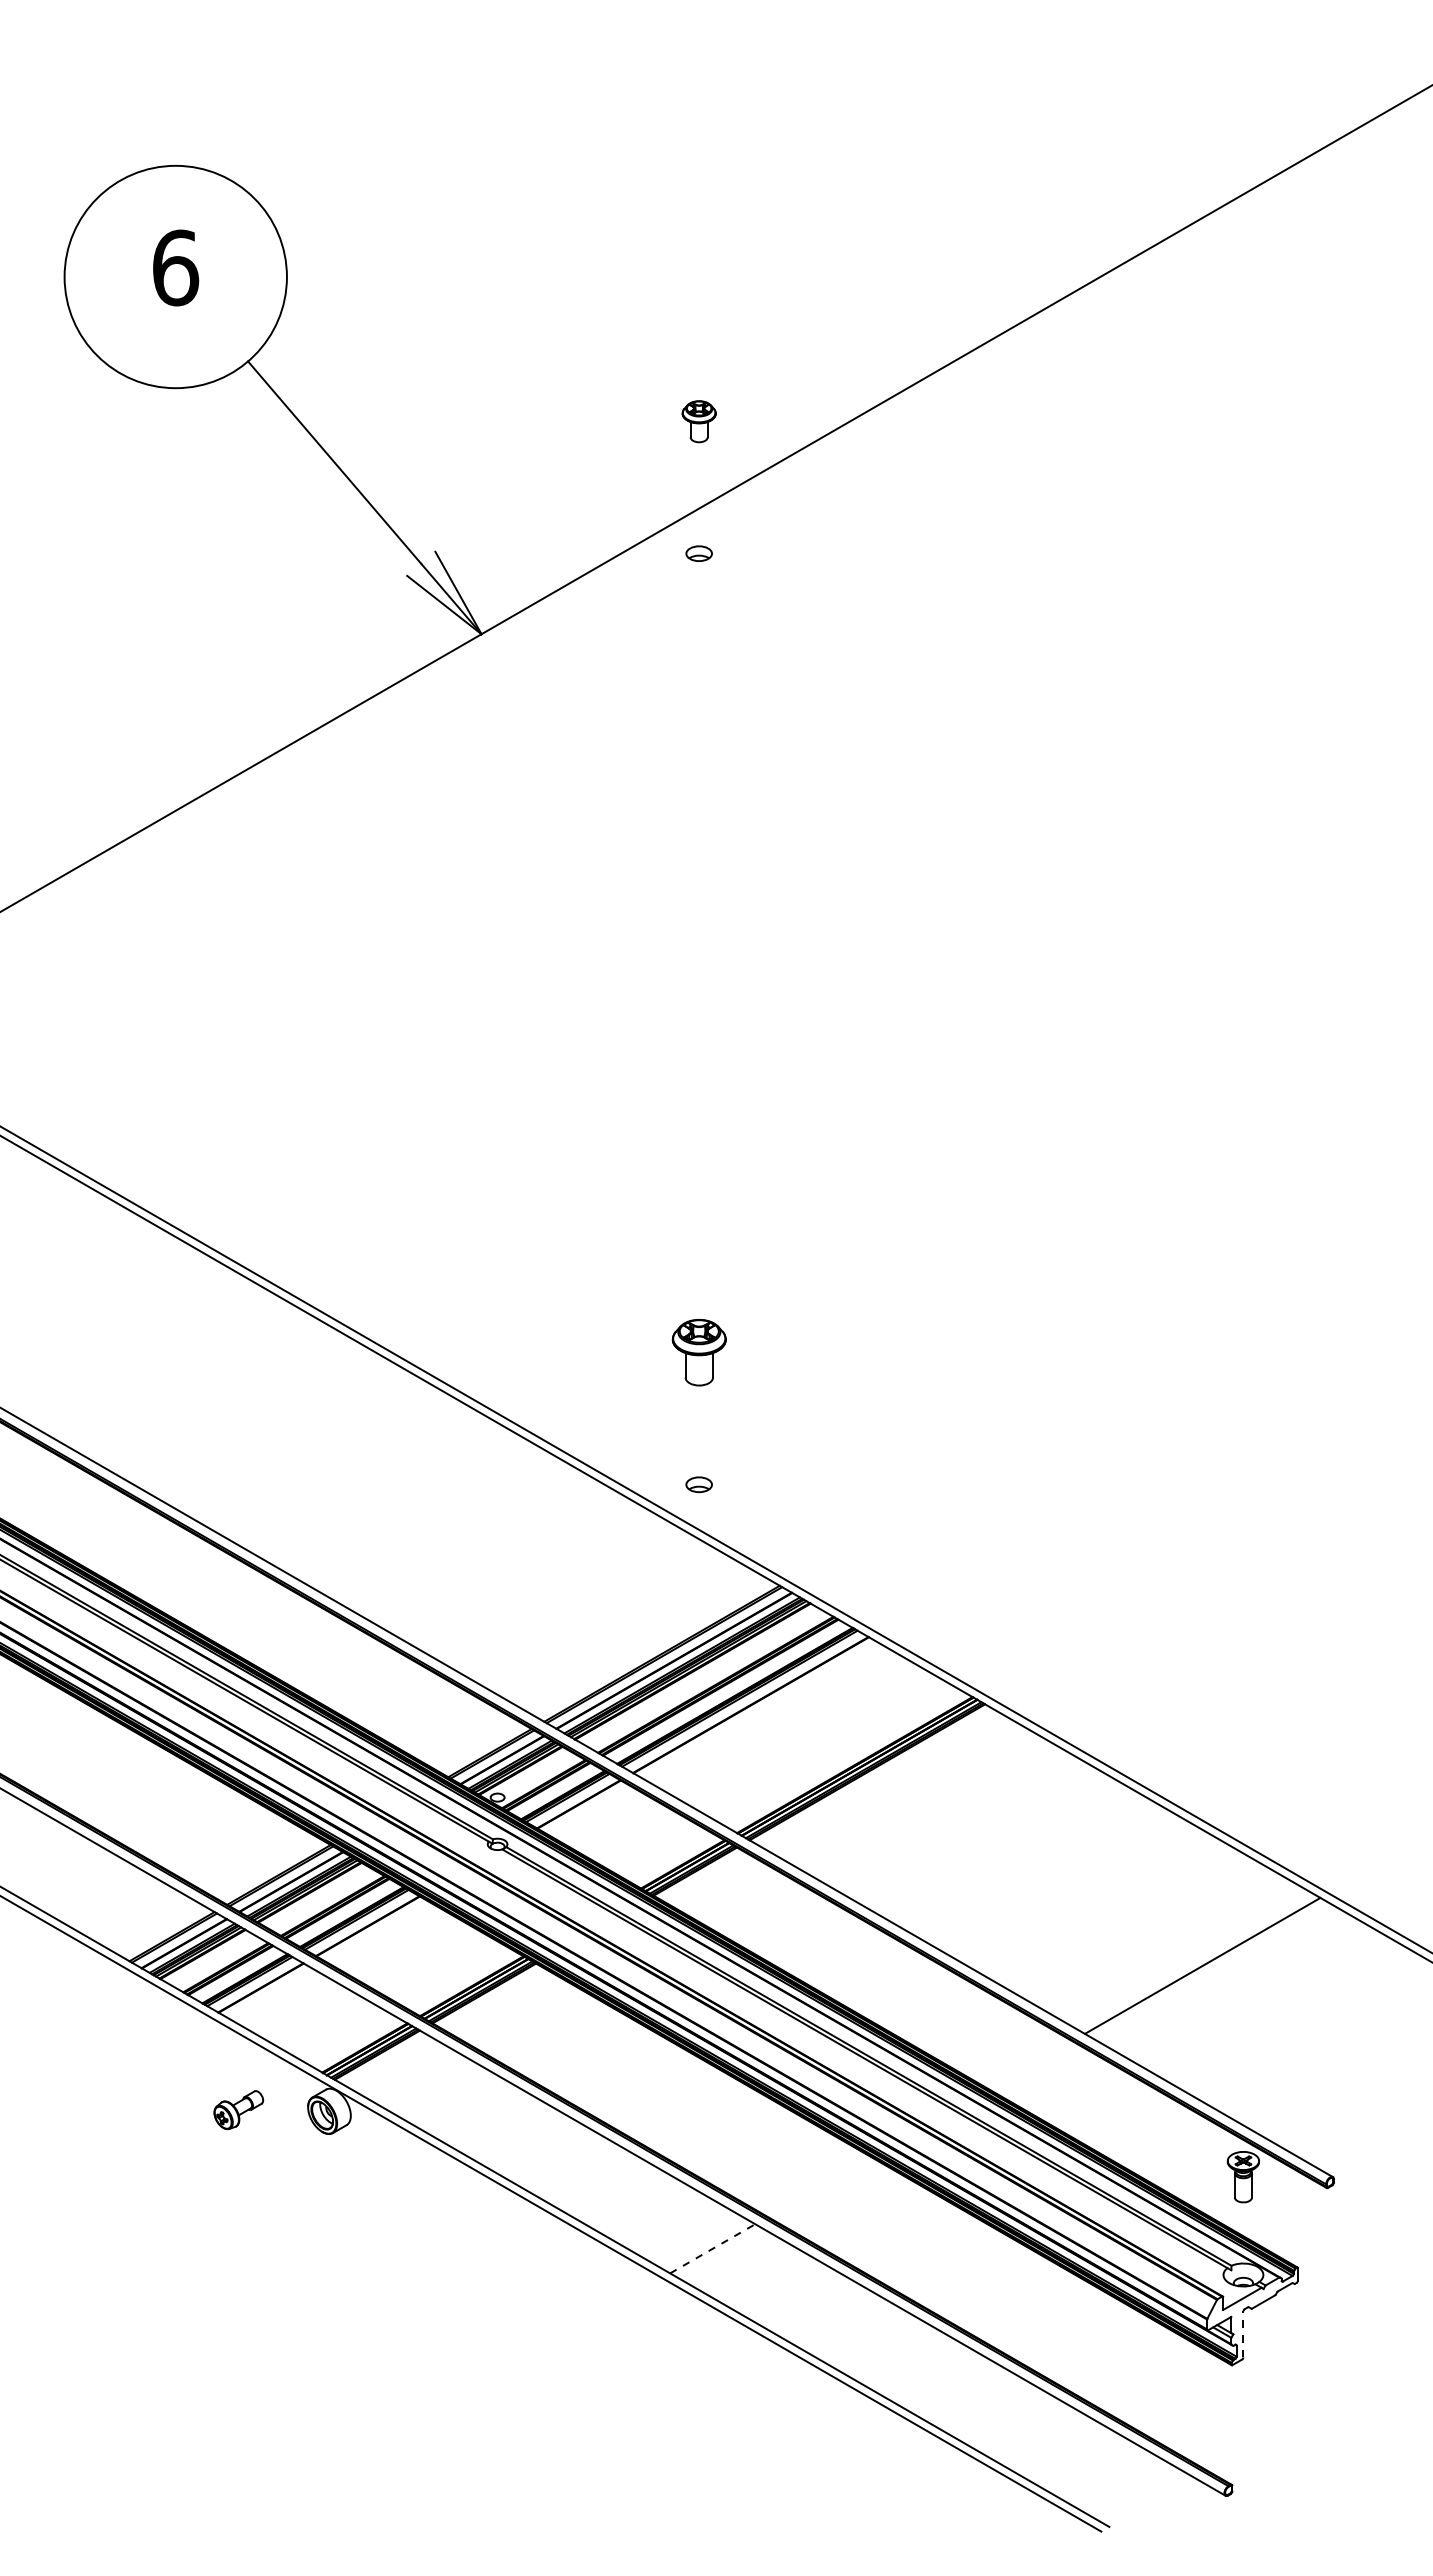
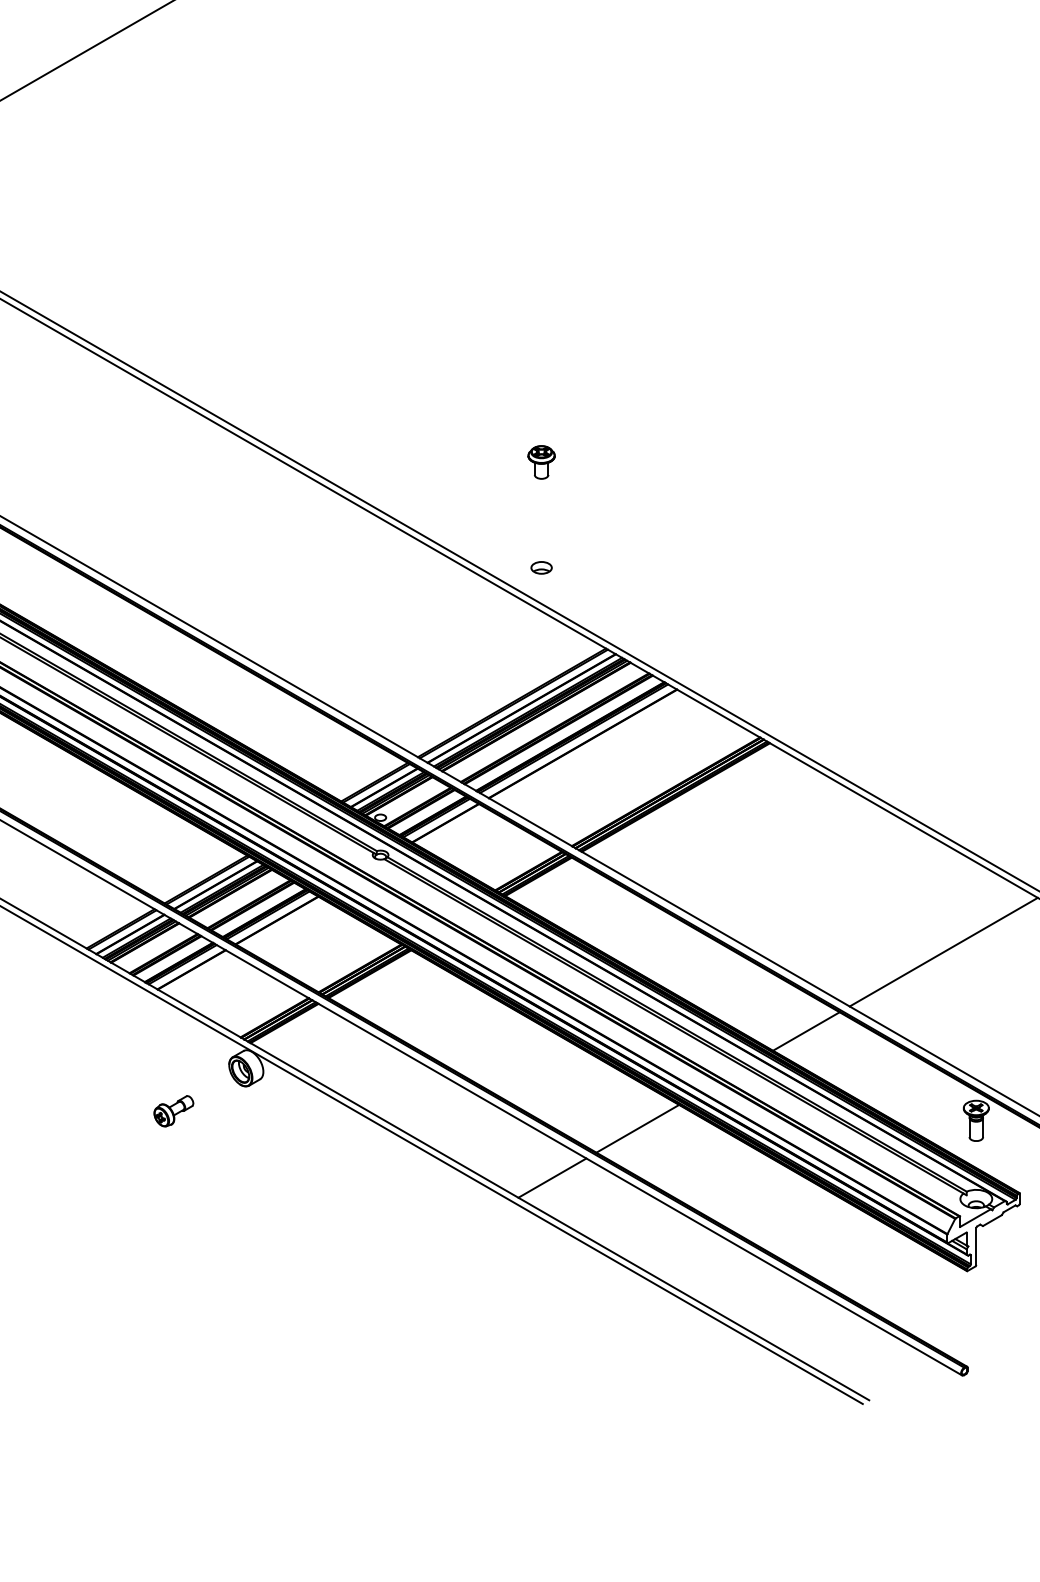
part: (698, 1352) -> (541, 462), size x0.62
line: (1030, 2065) -> (806, 1031), added
part: (238, 2110) -> (173, 1111), moved
line: (819, 2186) -> (637, 1128), added
line: (713, 2248) -> (553, 1177), dashed -> solid
line: (1243, 2333) -> (976, 1245), dashed -> solid

